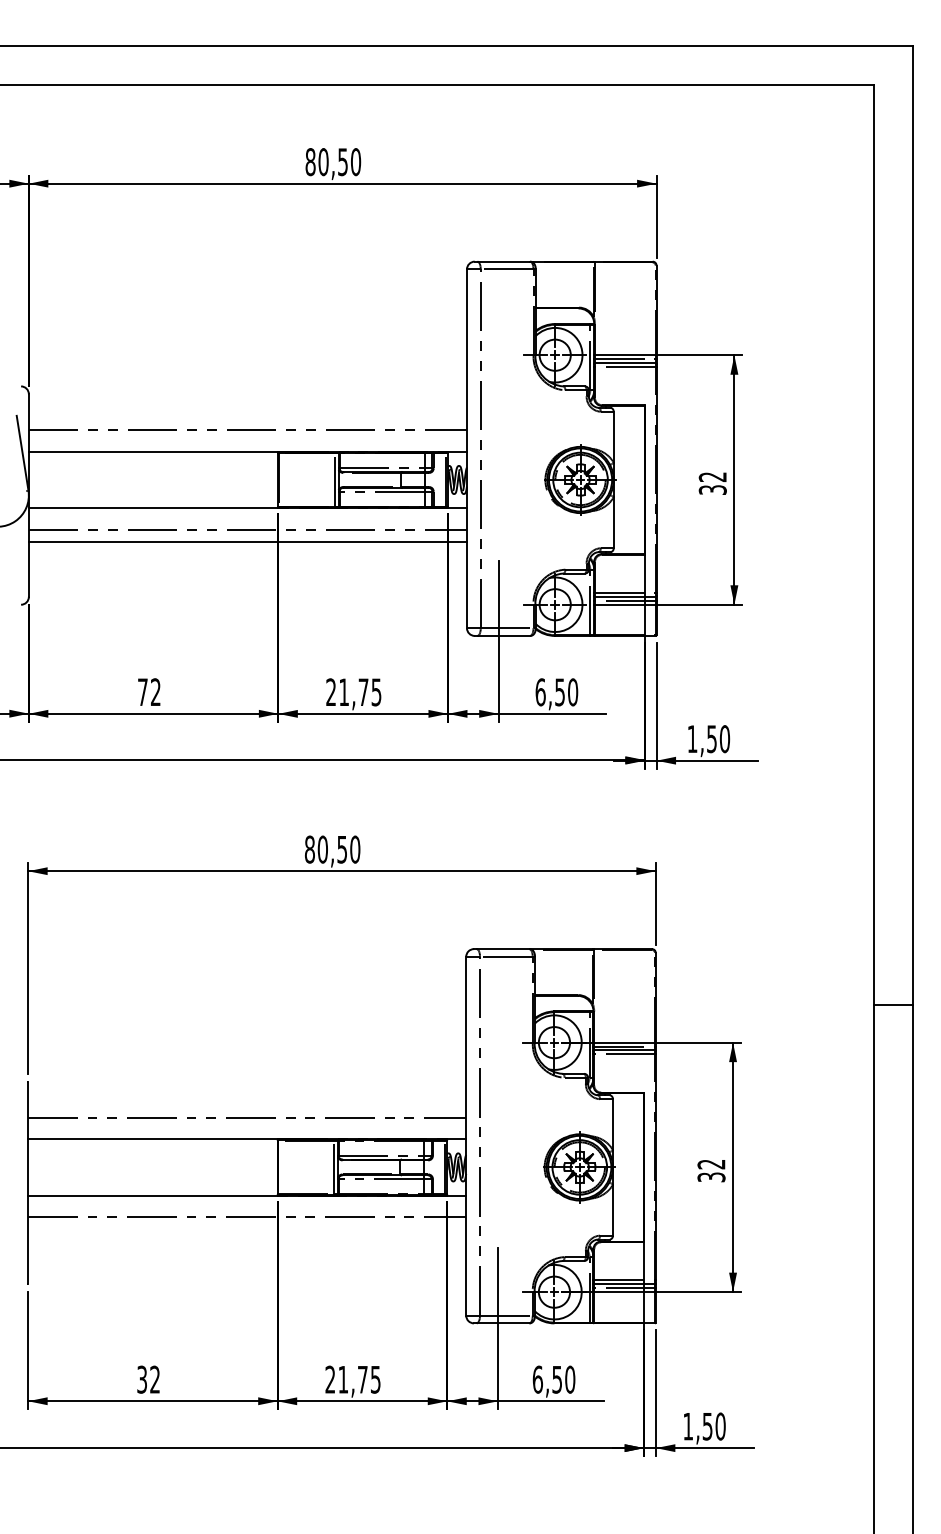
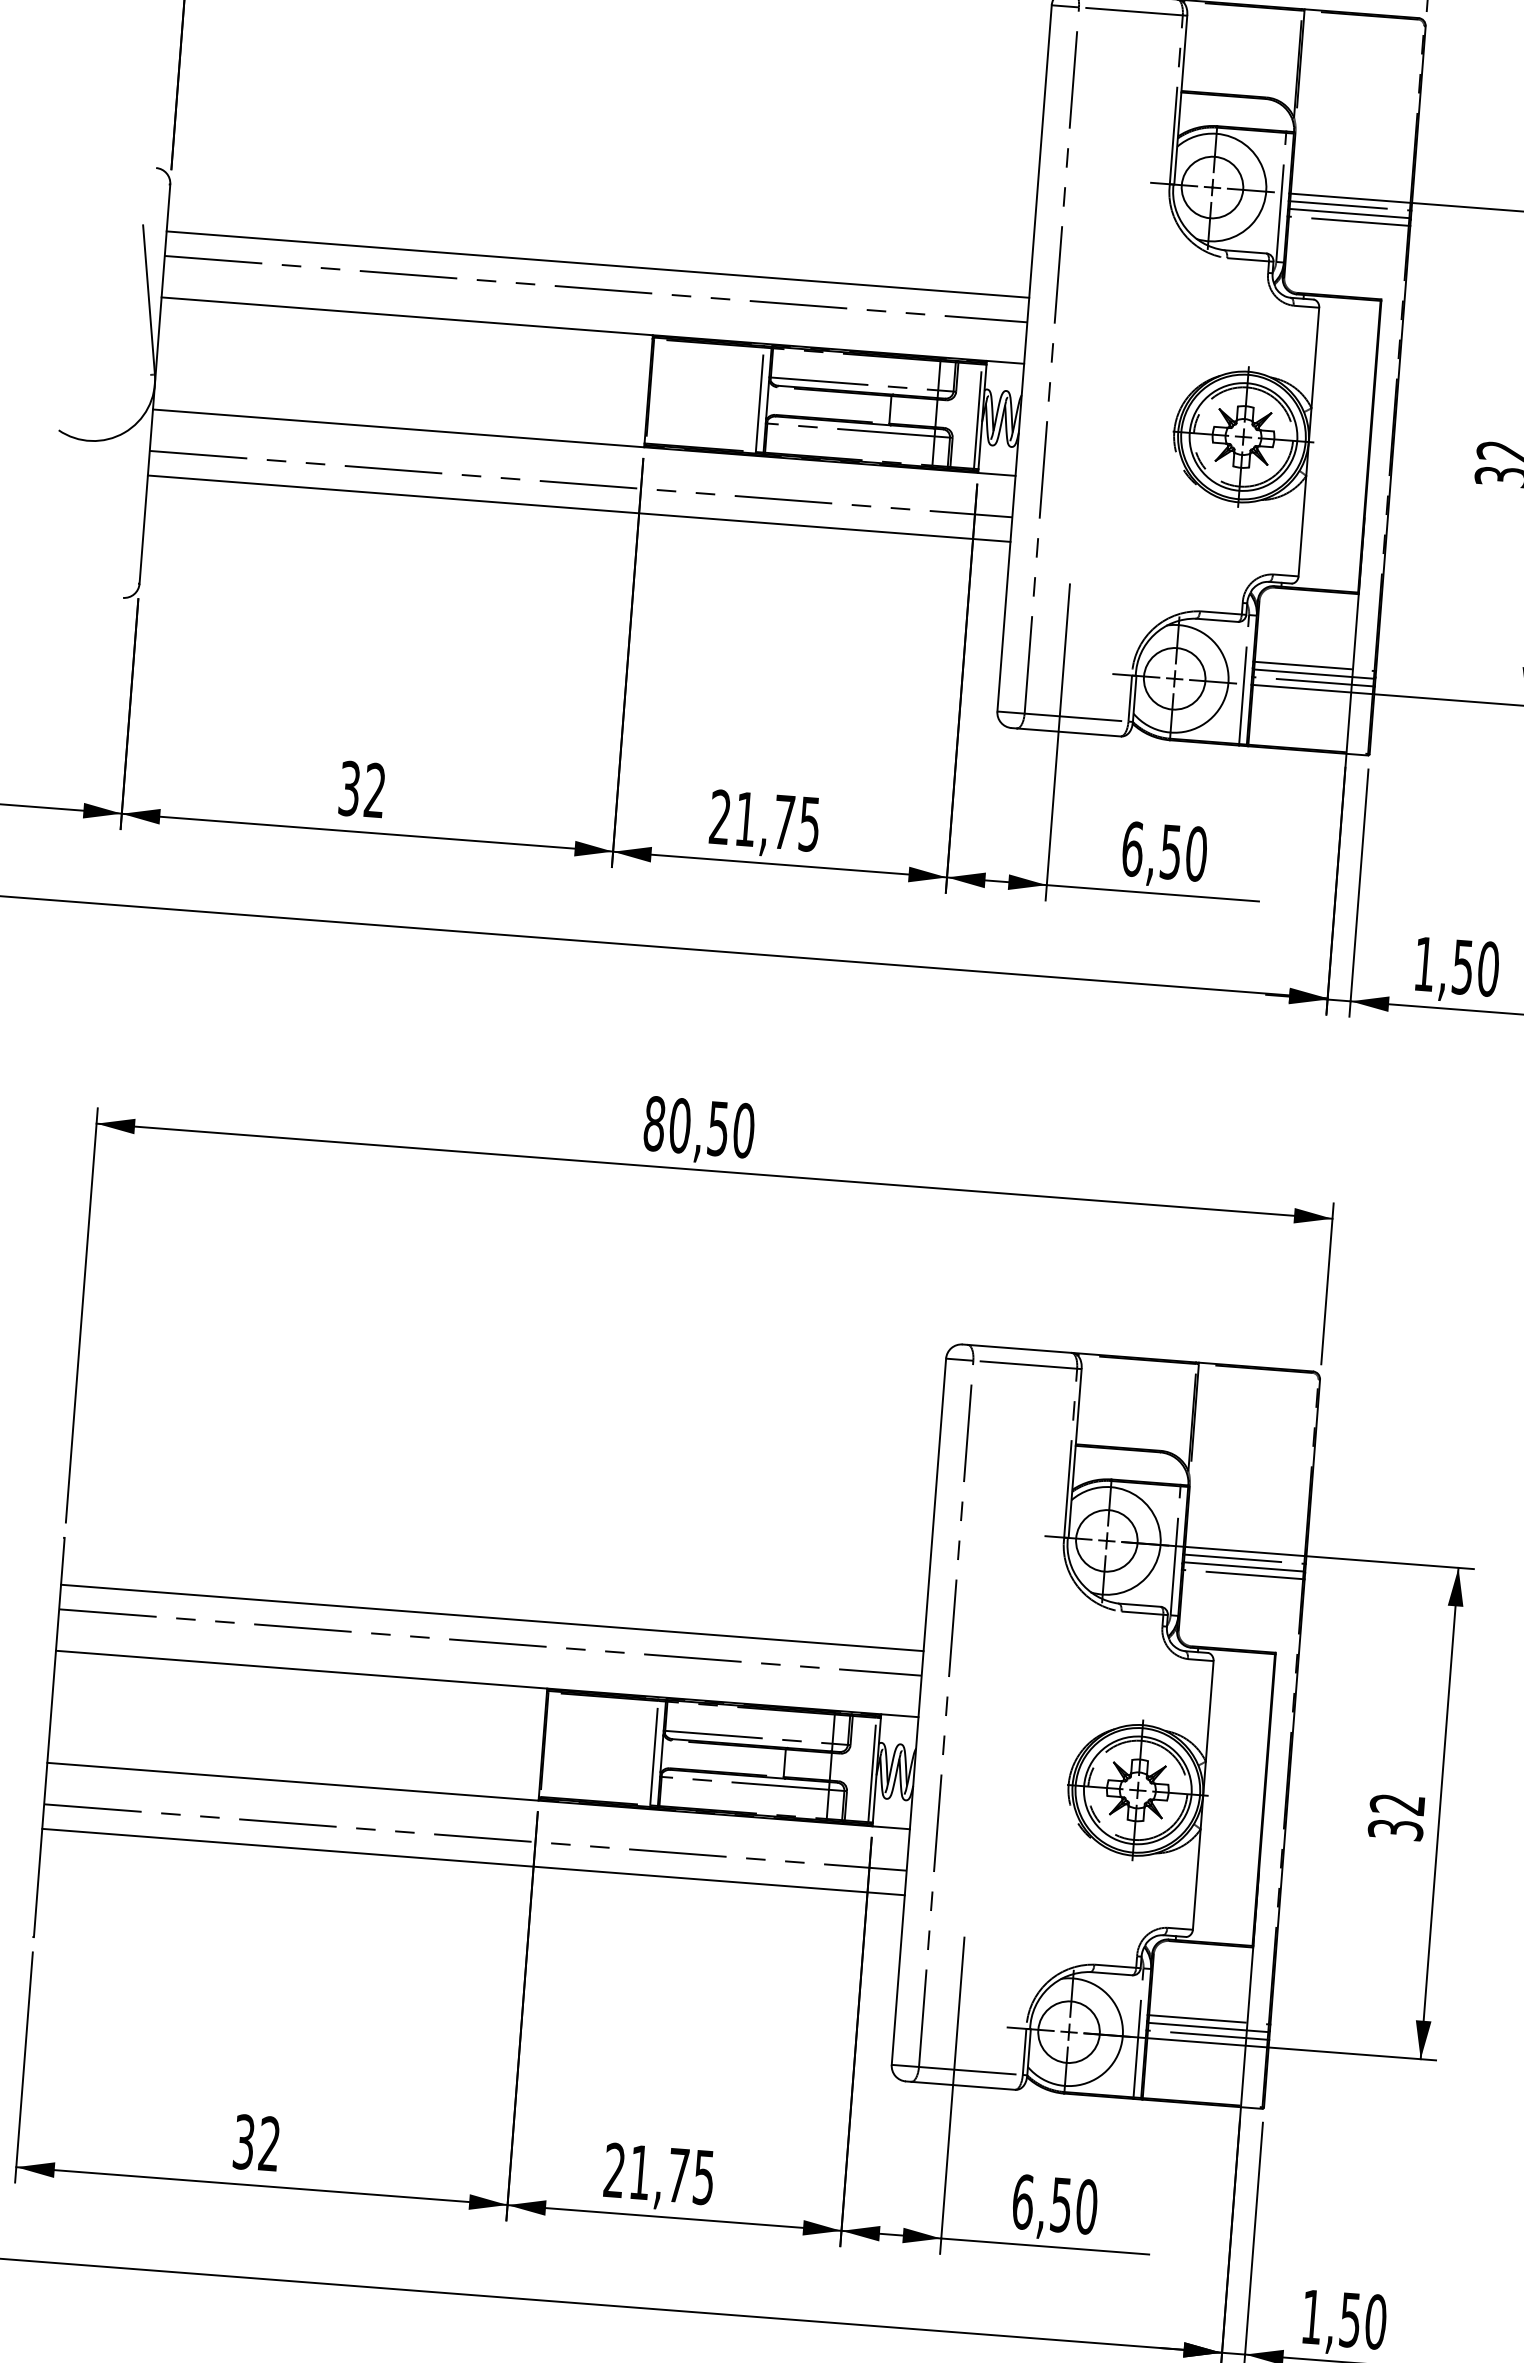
line: (247, 418) -> (597, 265), added
text: (142, 692) -> (348, 789), 72 -> 32
line: (247, 1105) -> (492, 1618), added
line: (247, 1229) -> (474, 1862), added

